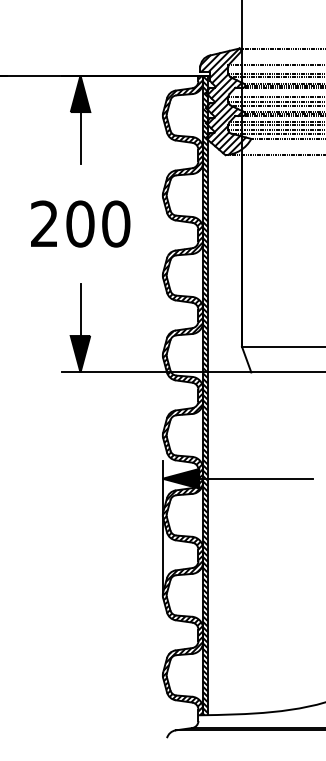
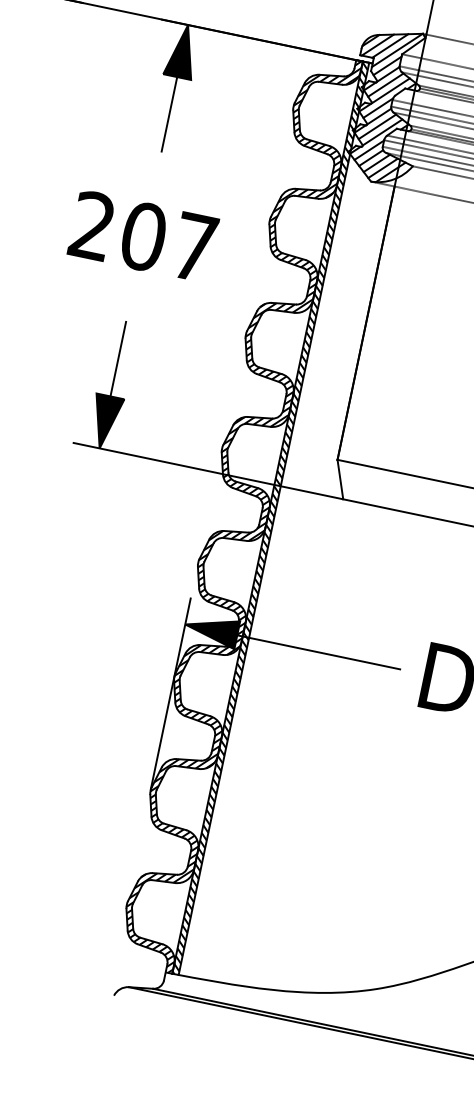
text: (116, 223) -> (195, 246), 200 -> 207

